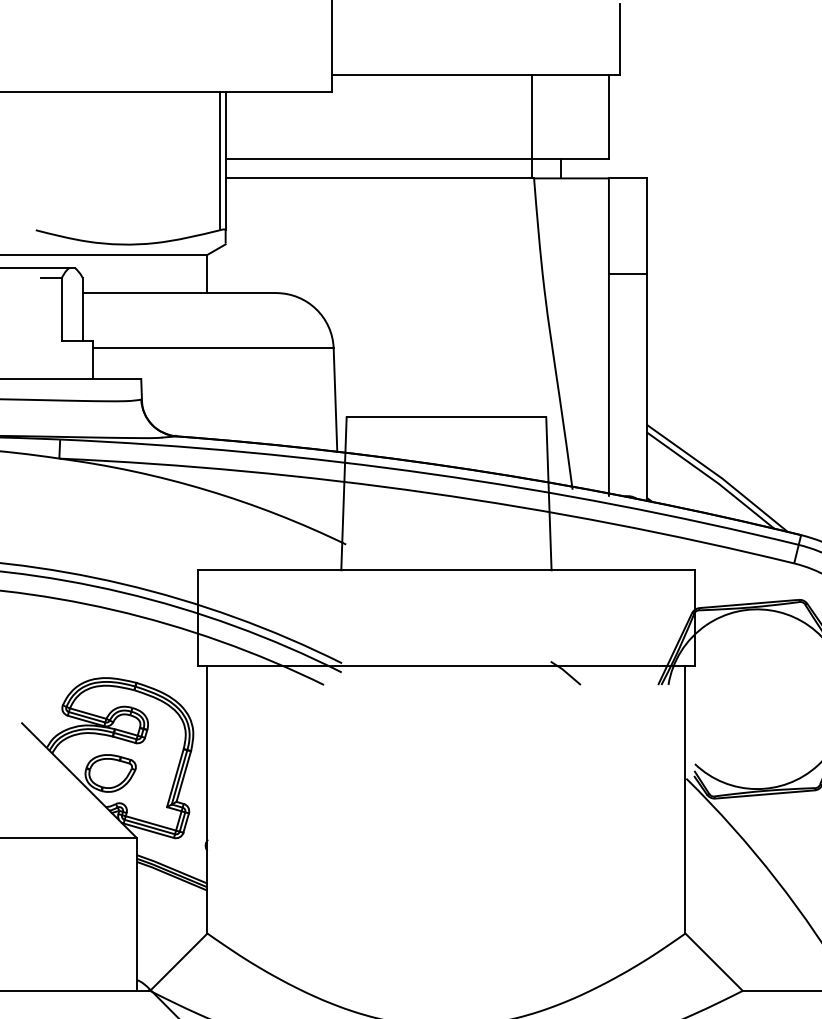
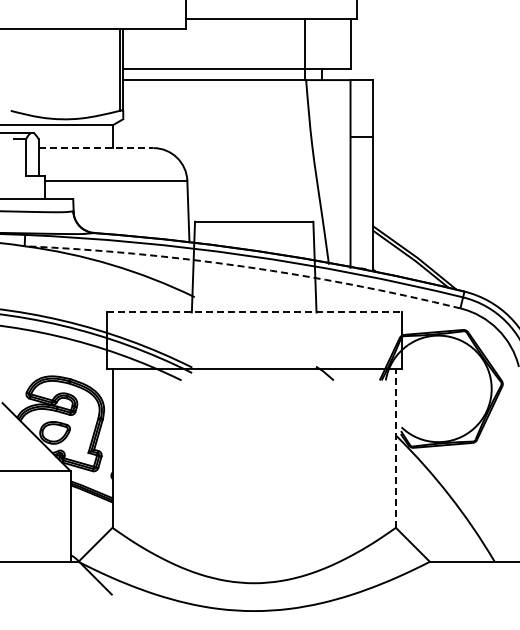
line: (180, 293) -> (96, 148), solid -> dashed
arc: (430, 492) -> (244, 266), solid -> dashed
line: (446, 570) -> (254, 312), solid -> dashed
line: (684, 798) -> (395, 447), solid -> dashed

